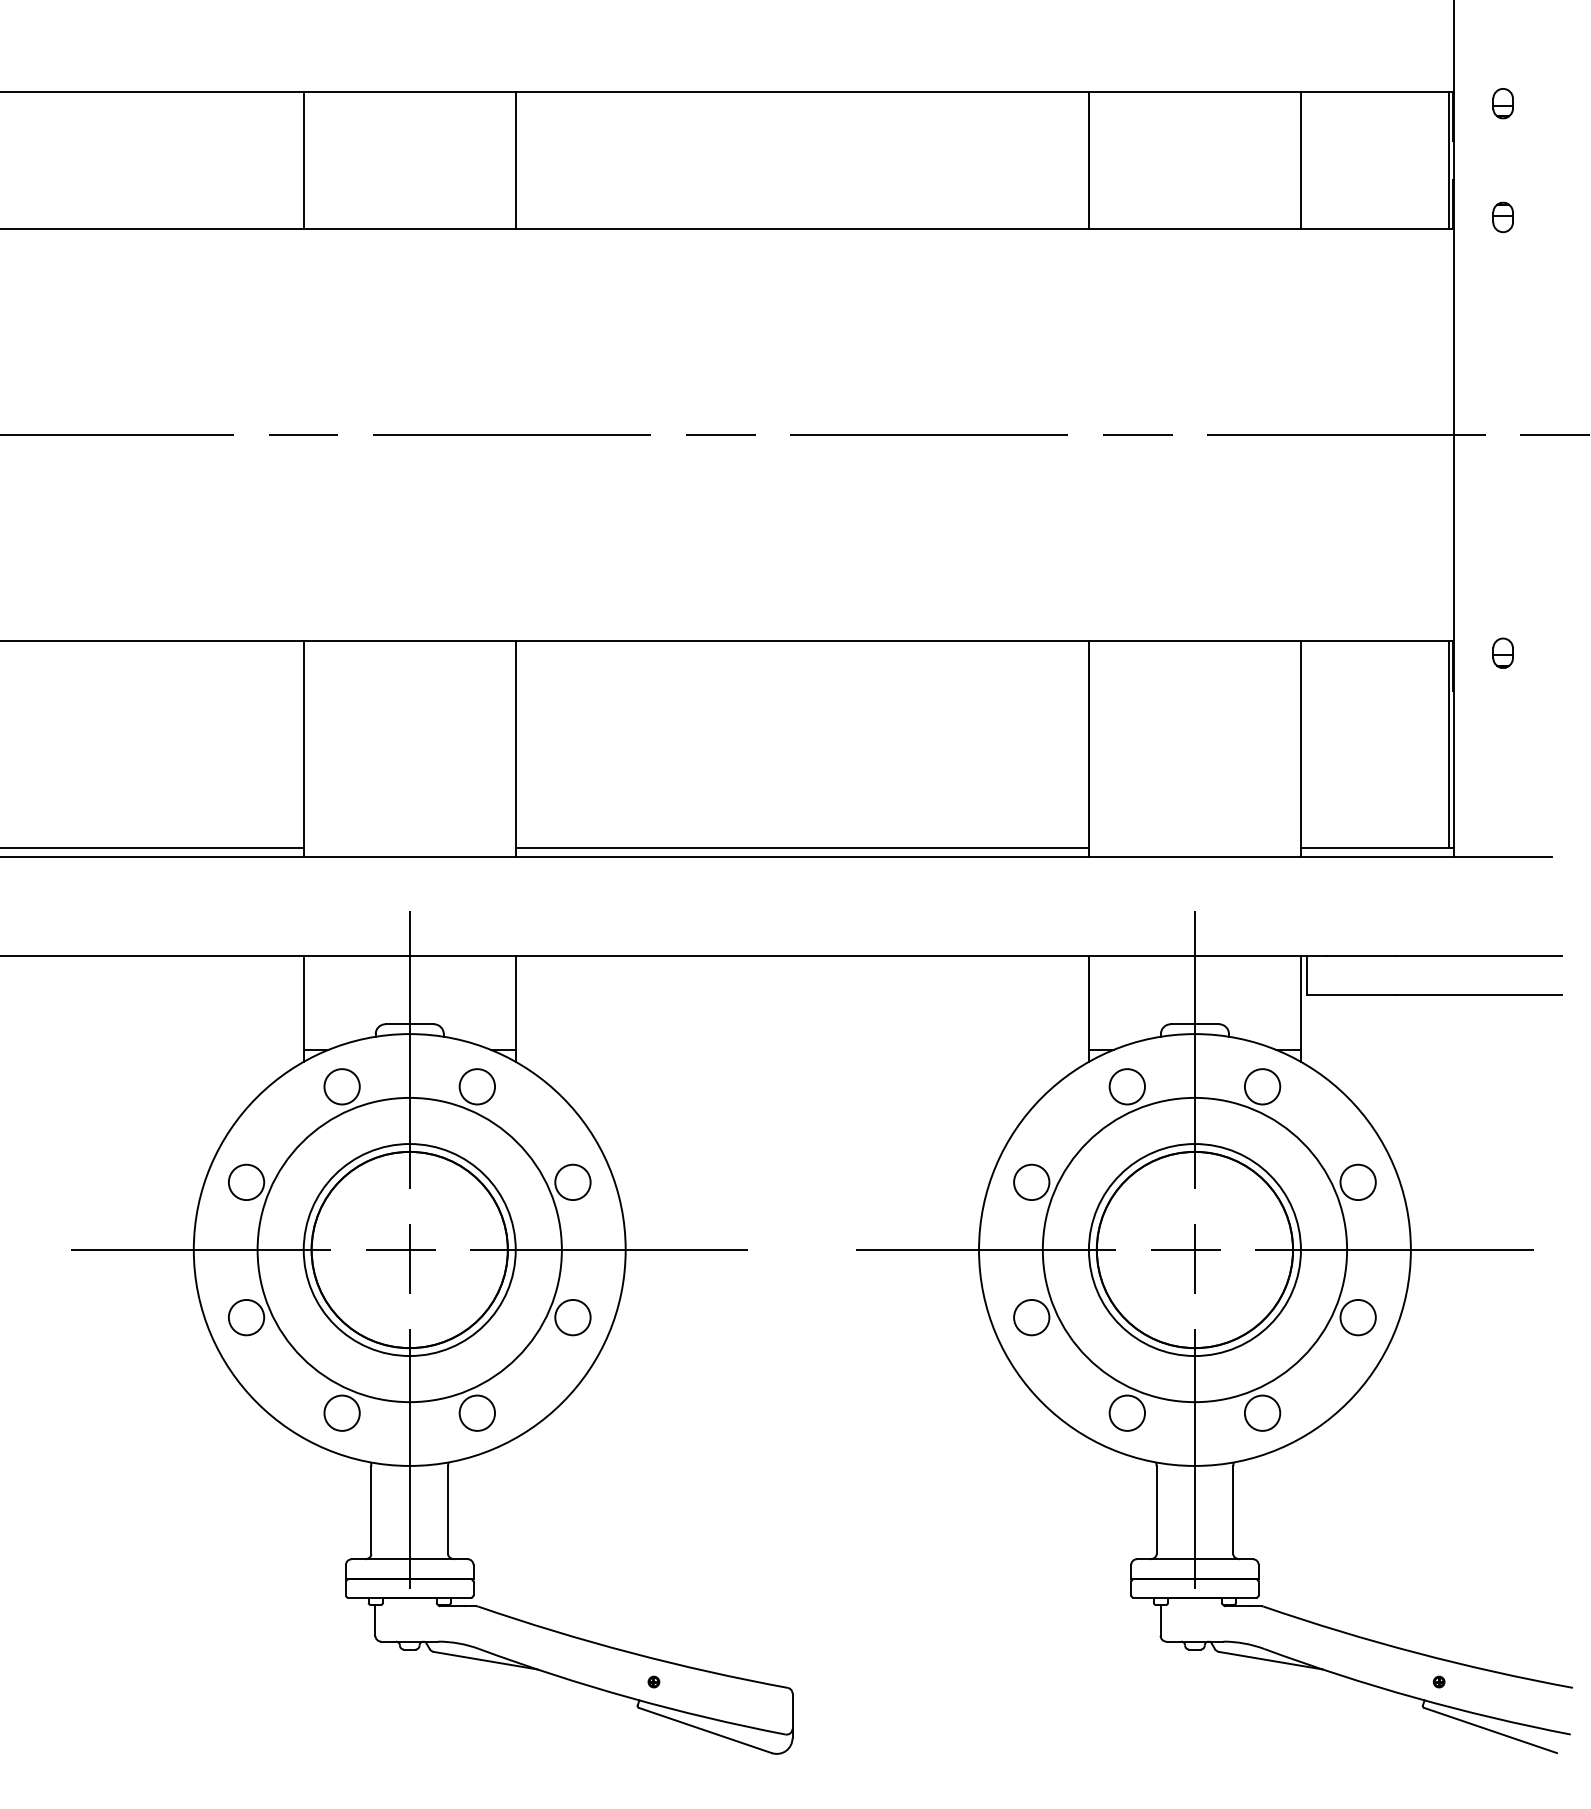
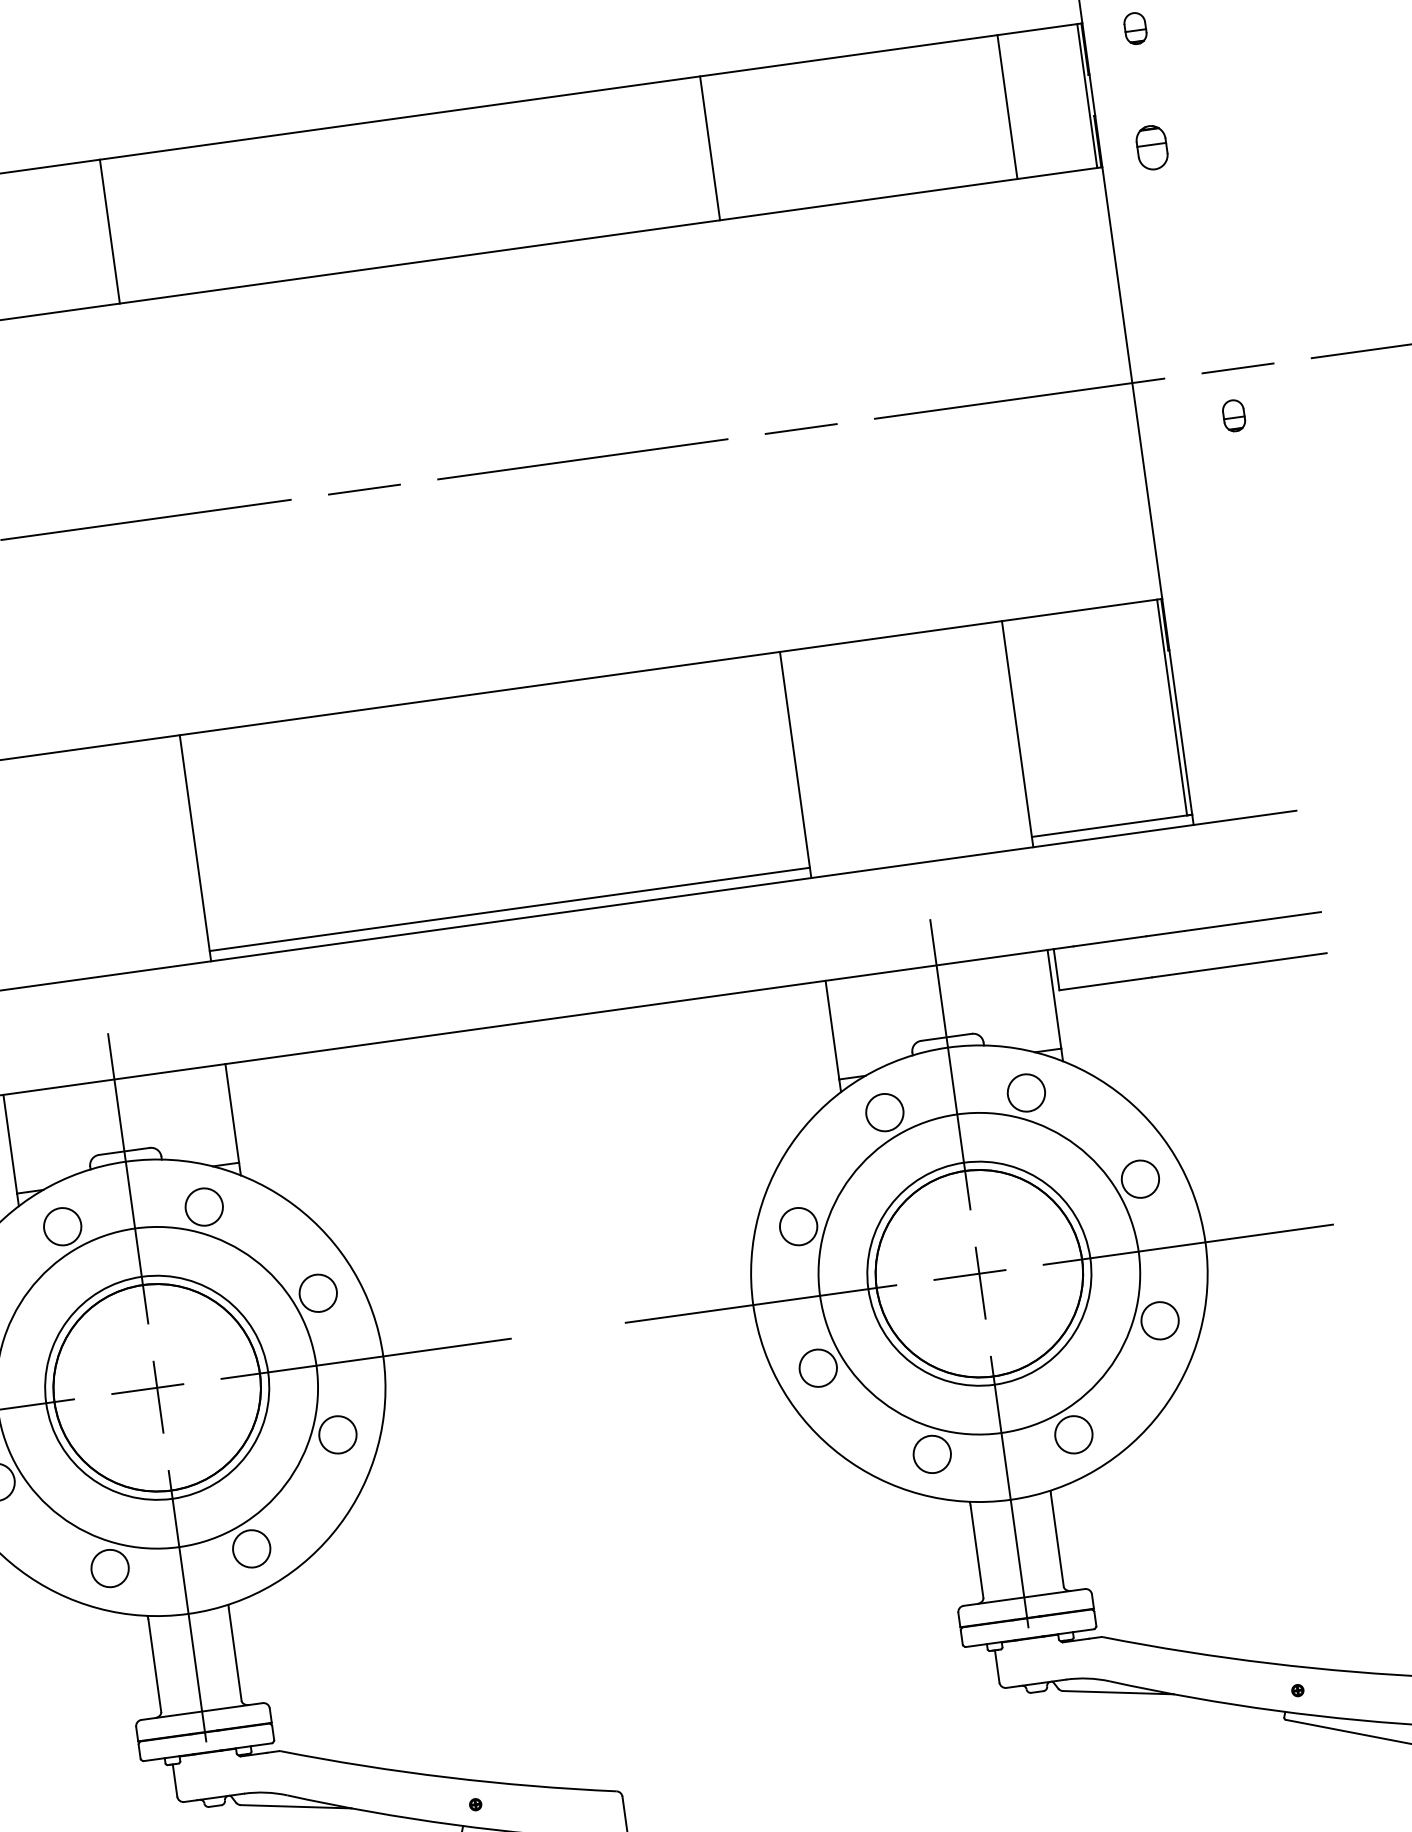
line: (1300, 160) -> (1006, 107), moved
part: (1502, 217) -> (1151, 147), size x1.4
part: (1502, 652) -> (1233, 415), moved

